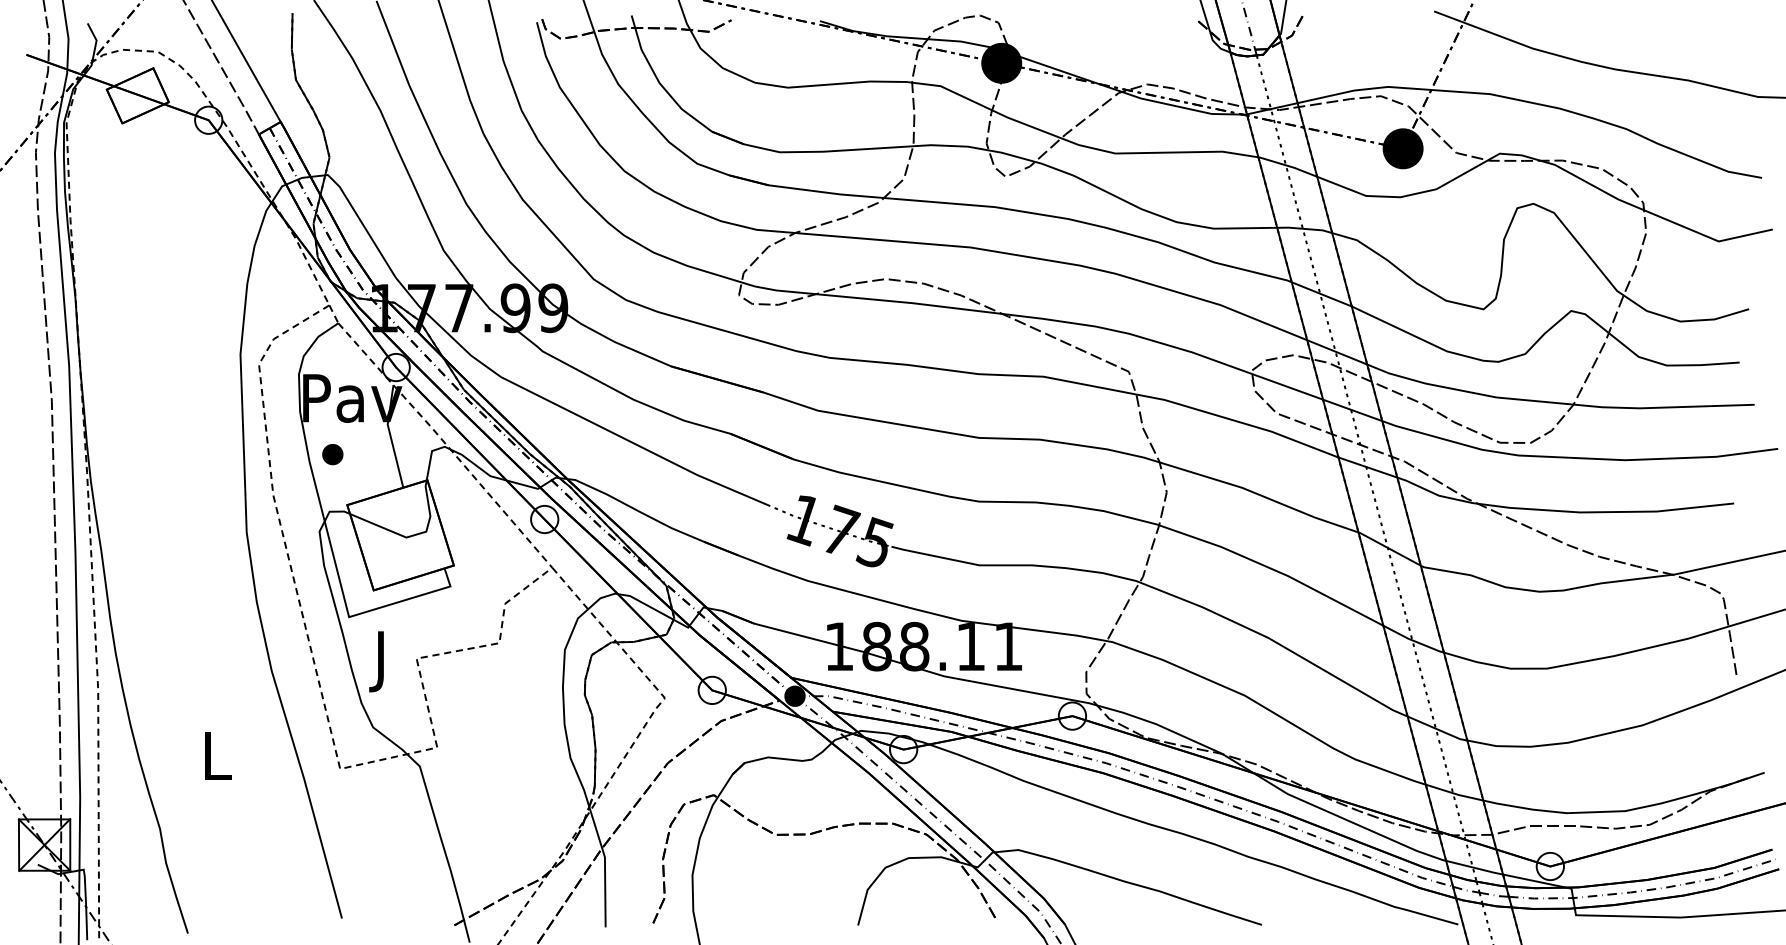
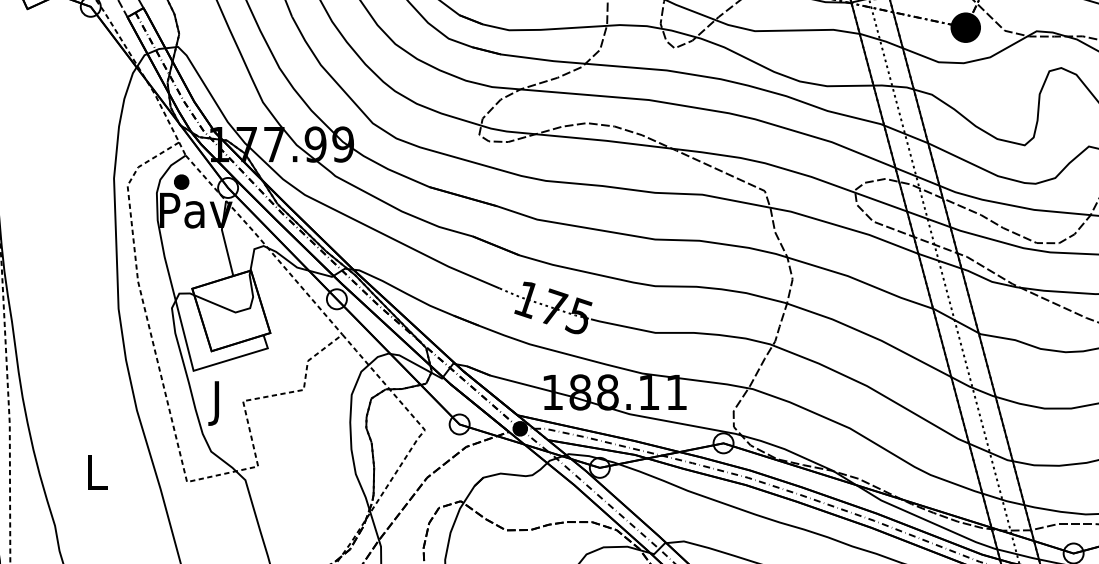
part: (332, 454) -> (181, 182), moved

